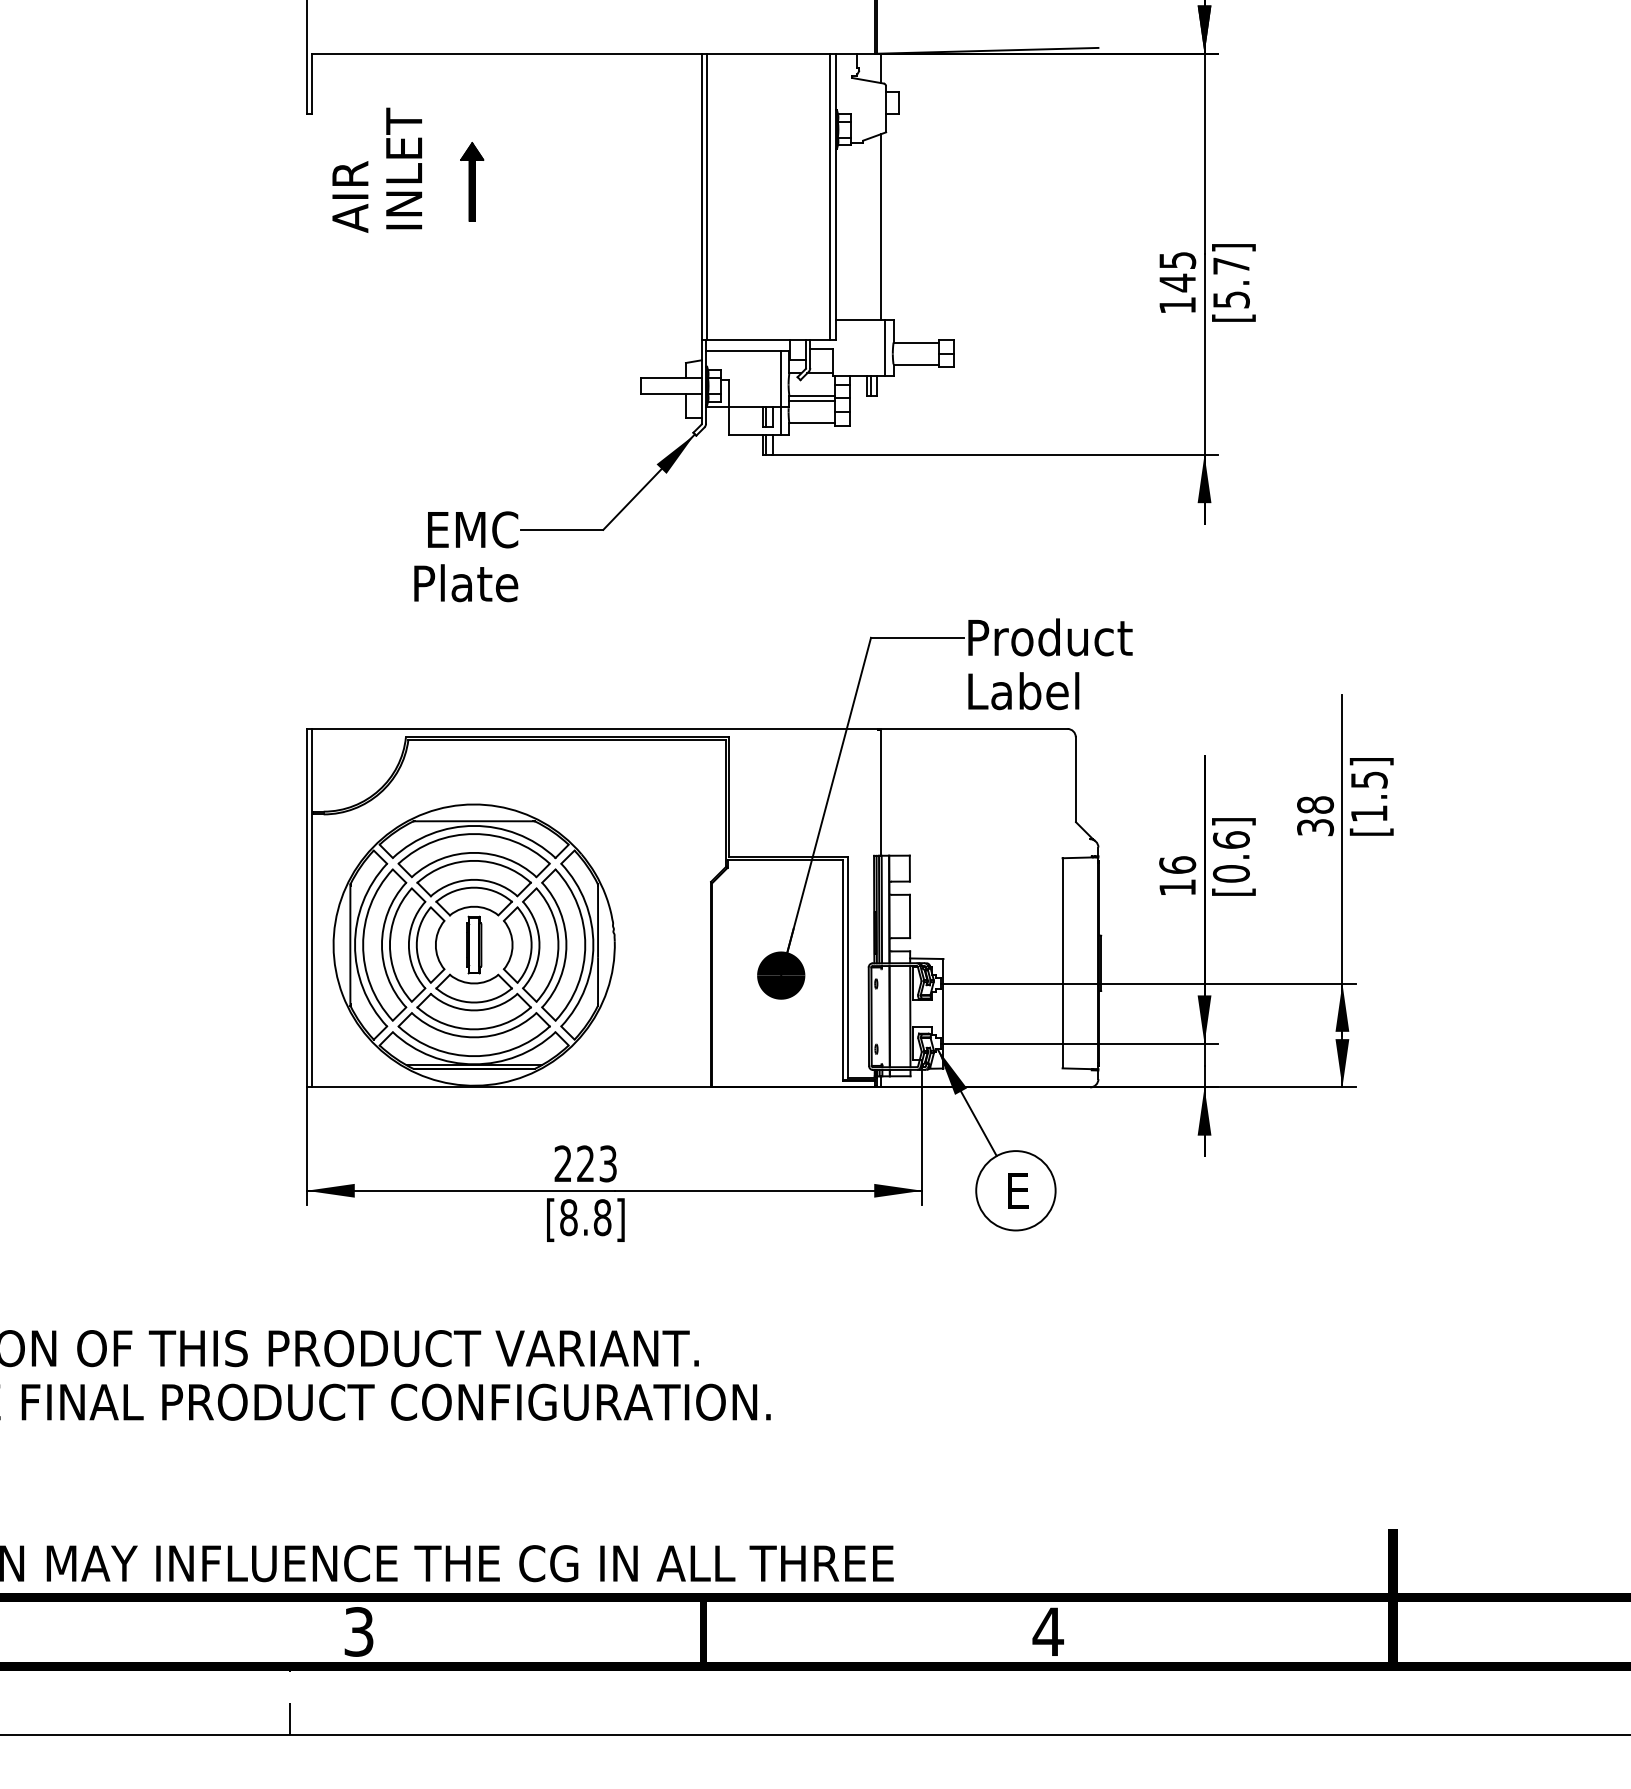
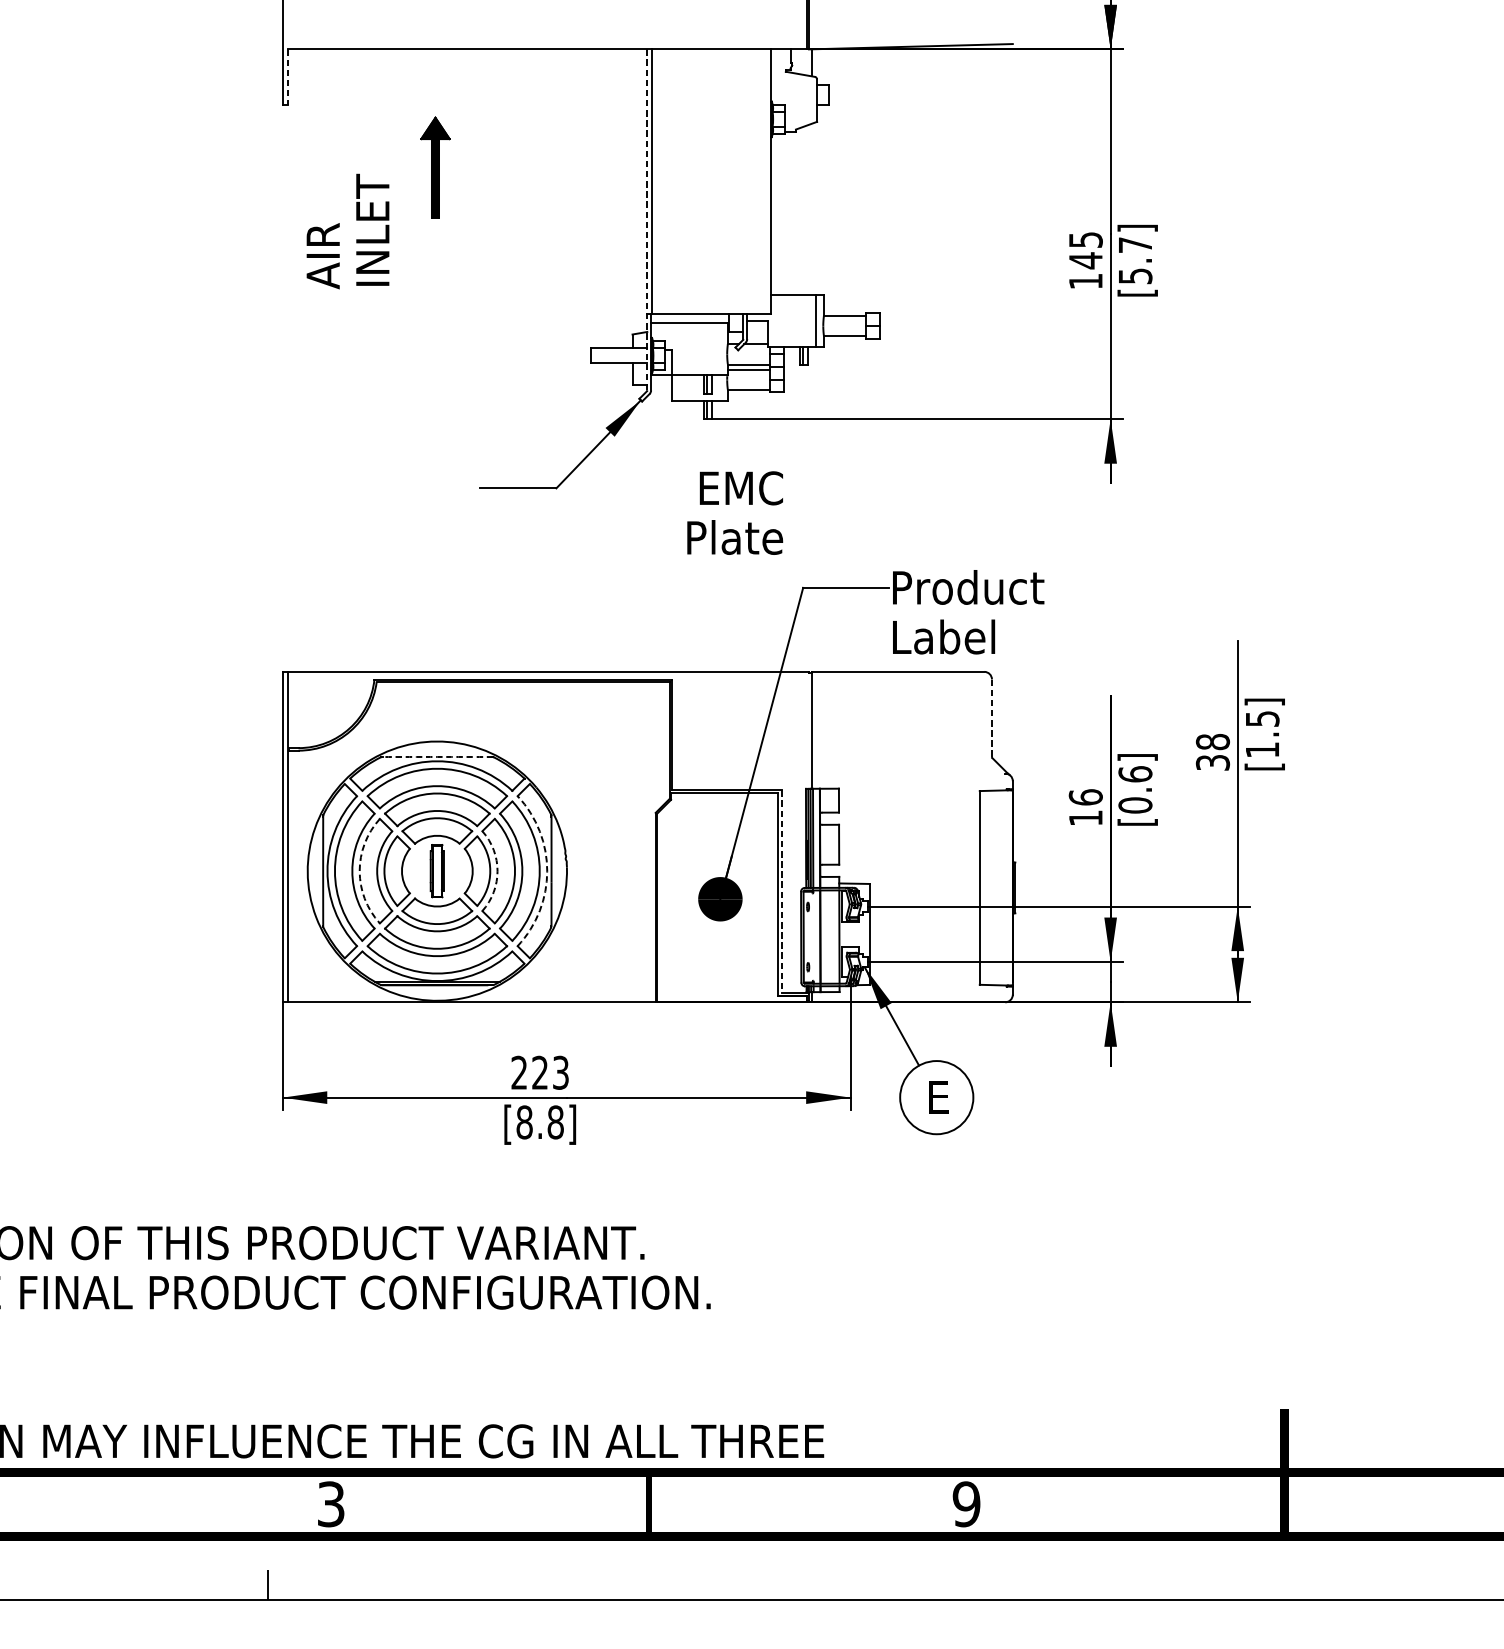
line: (312, 84) -> (288, 77), solid -> dashed
text: (376, 169) -> (347, 230), moved
part: (472, 181) -> (435, 167), size x1.4
line: (830, 196) -> (765, 181), removed
line: (880, 226) -> (811, 208), removed
line: (701, 238) -> (646, 219), solid -> dashed
line: (780, 392) -> (719, 361), removed
text: (466, 556) -> (735, 512), moved
line: (1075, 779) -> (991, 718), solid -> dashed
arc: (474, 821) -> (437, 757), solid -> dashed
arc: (389, 945) -> (359, 871), solid -> dashed
arc: (539, 945) -> (497, 871), solid -> dashed
arc: (593, 945) -> (547, 871), solid -> dashed
line: (847, 968) -> (781, 892), solid -> dashed
text: (1048, 1631) -> (966, 1503), 4 -> 9

